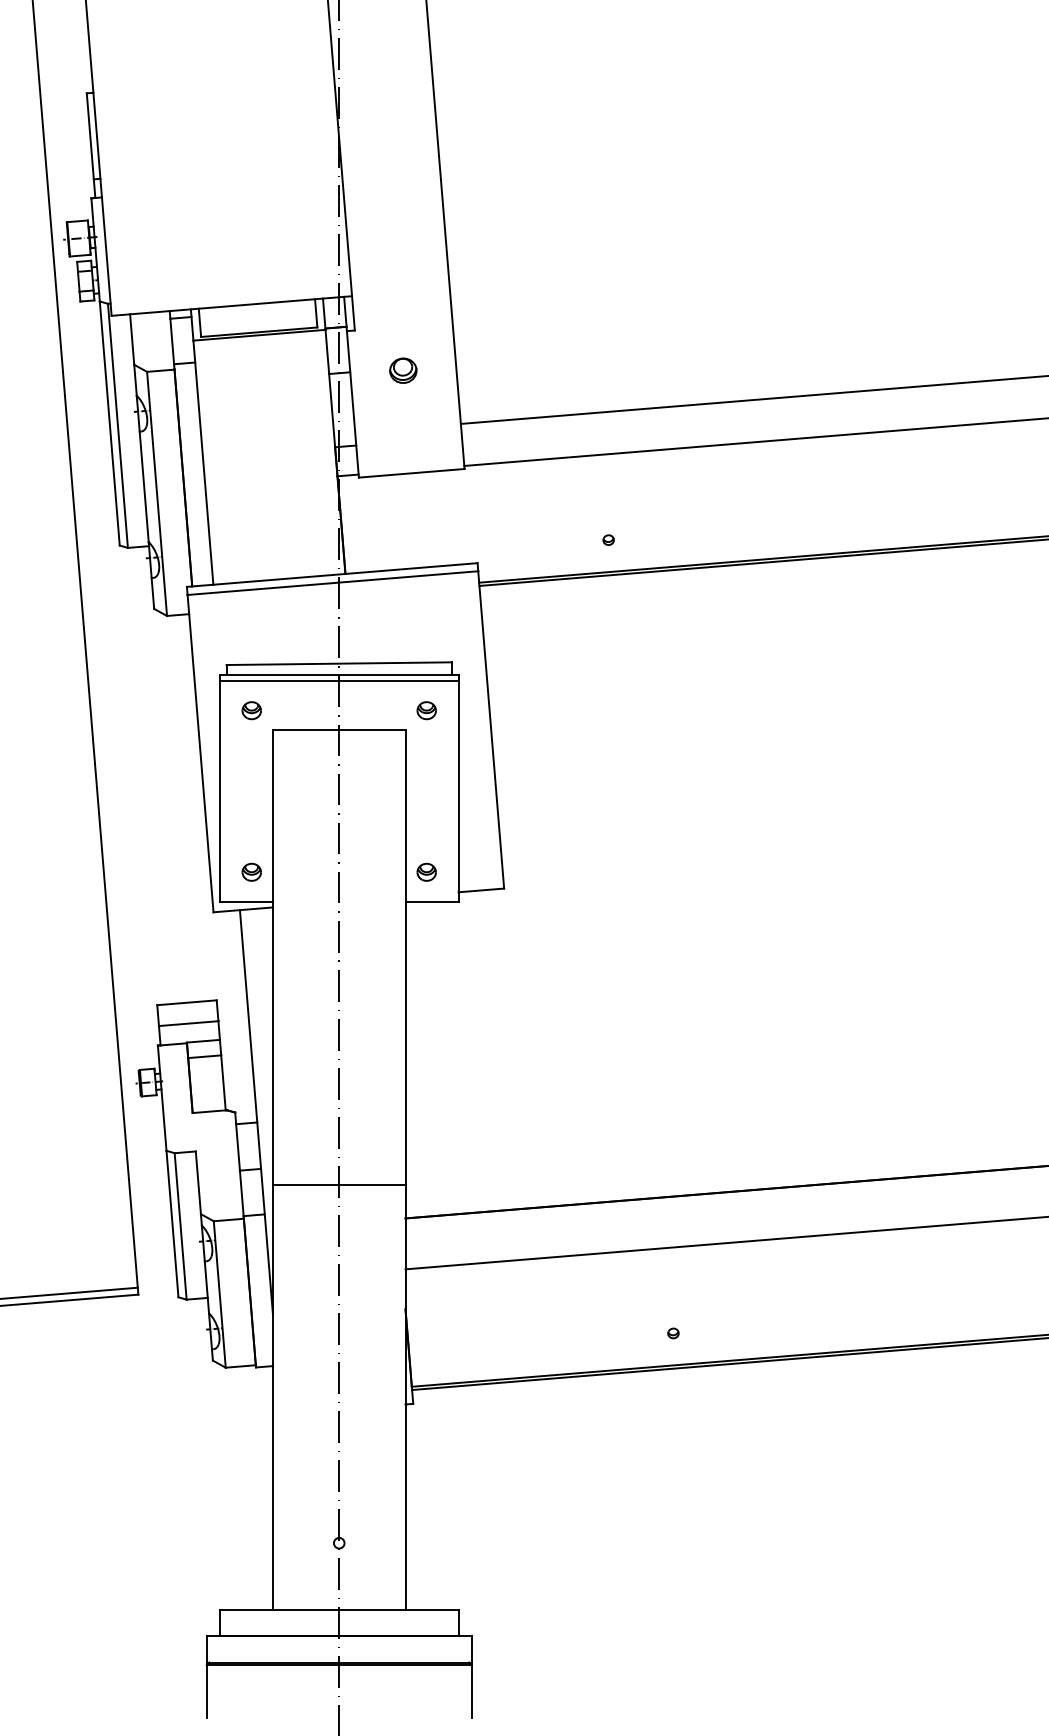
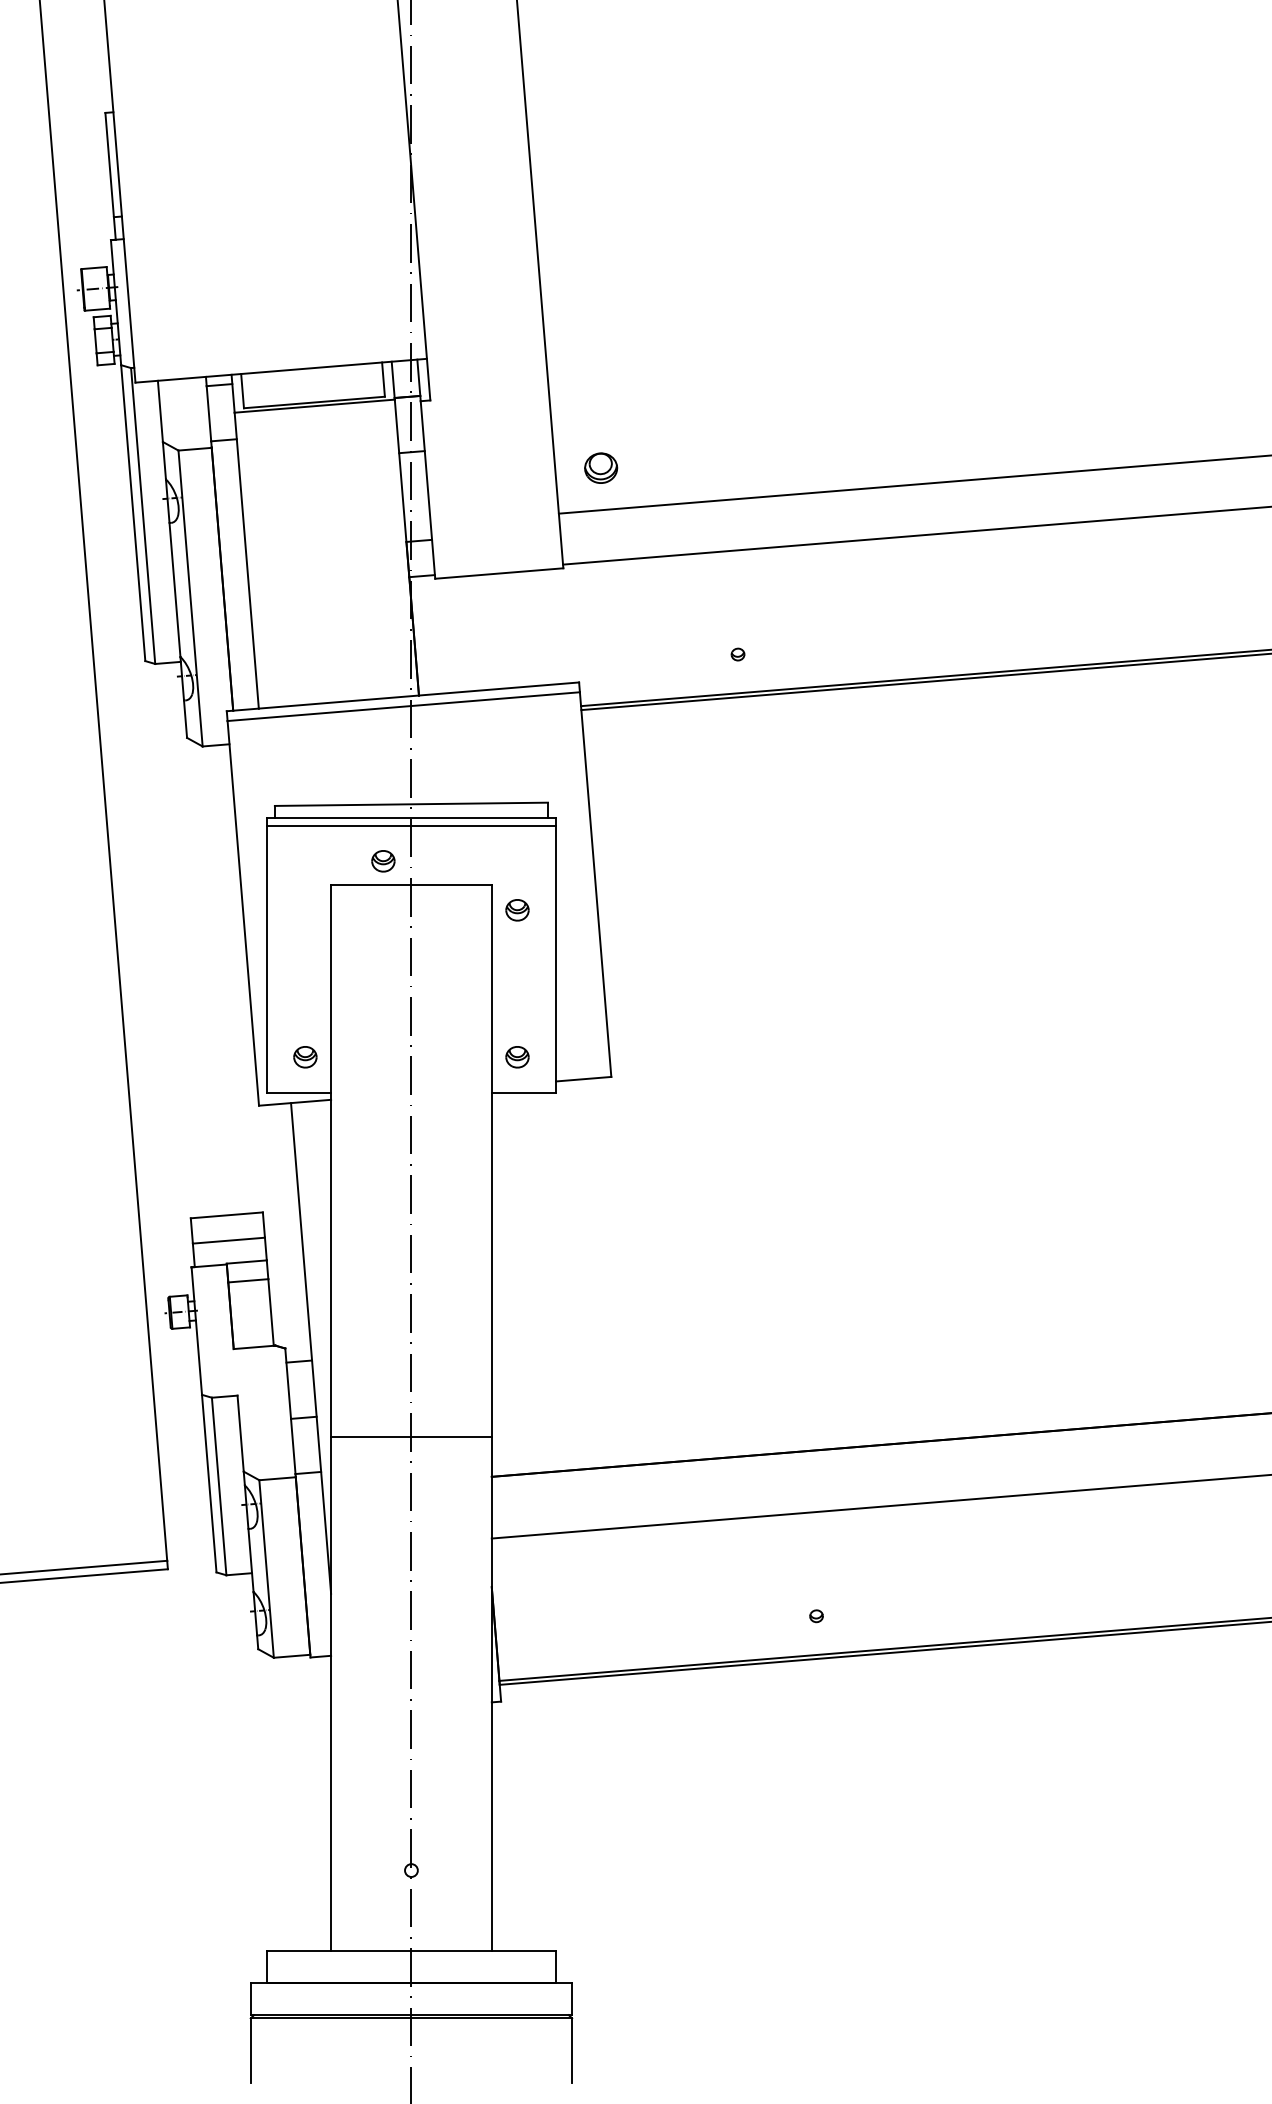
part: (403, 370) -> (601, 467), moved
part: (251, 710) -> (383, 861), moved
part: (426, 710) -> (517, 910), moved

